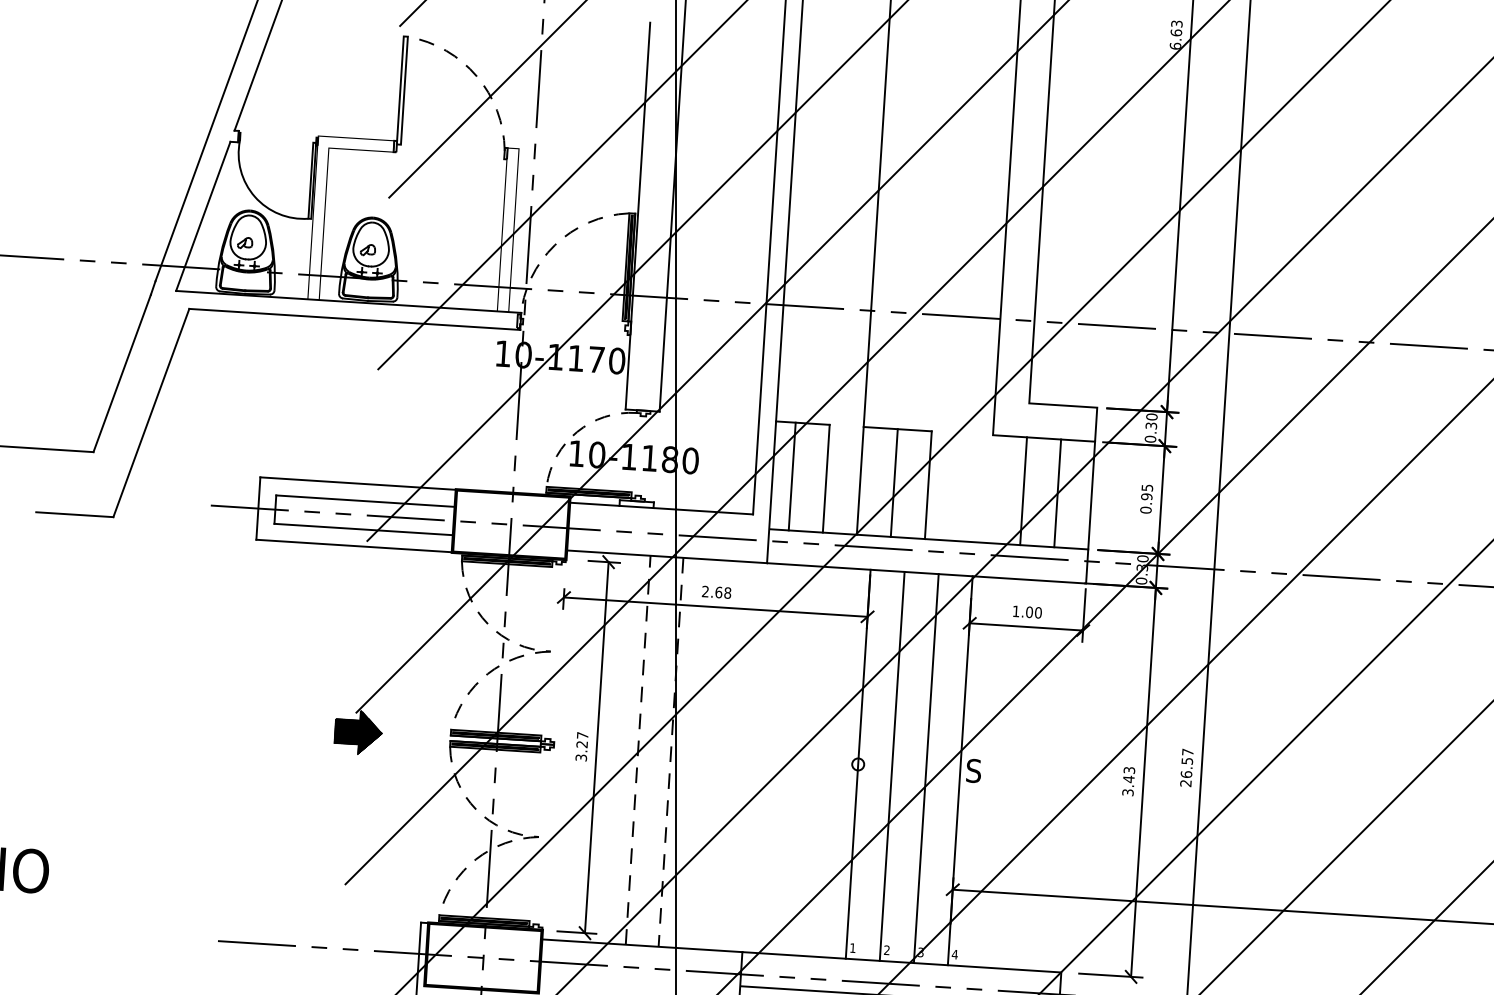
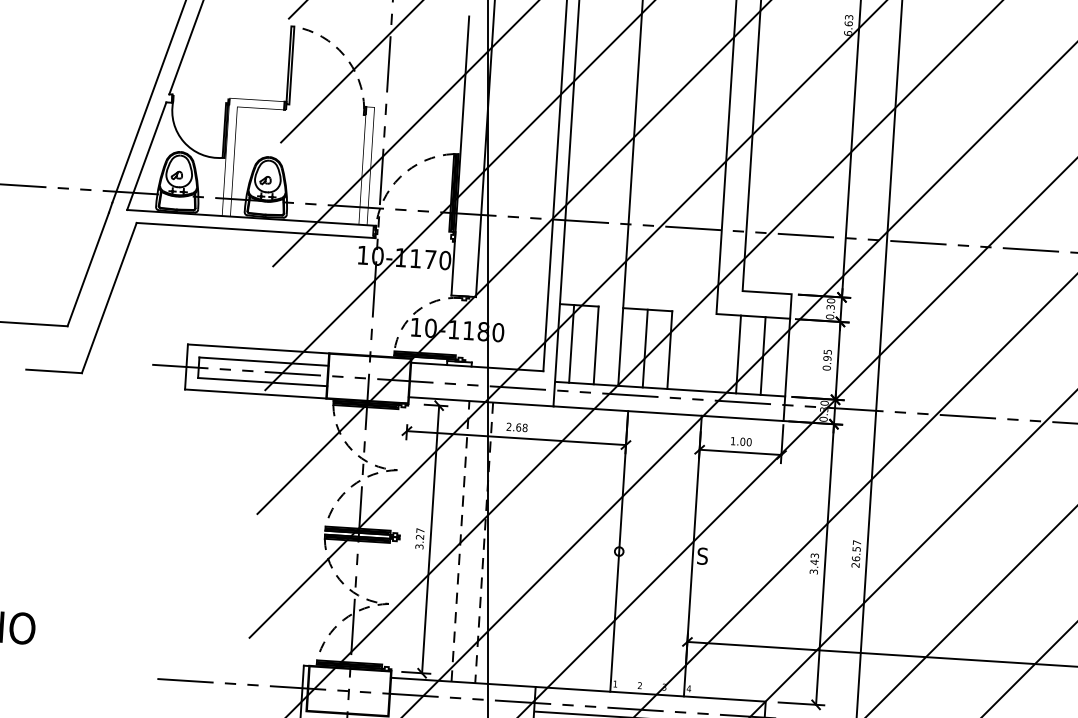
hatch: (358, 732) -> (258, 528), removed
line: (891, 765) -> (643, 552), removed
line: (926, 768) -> (668, 554), removed

